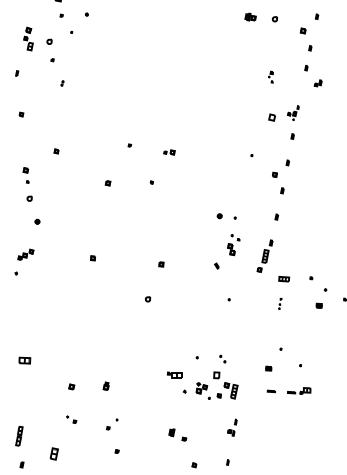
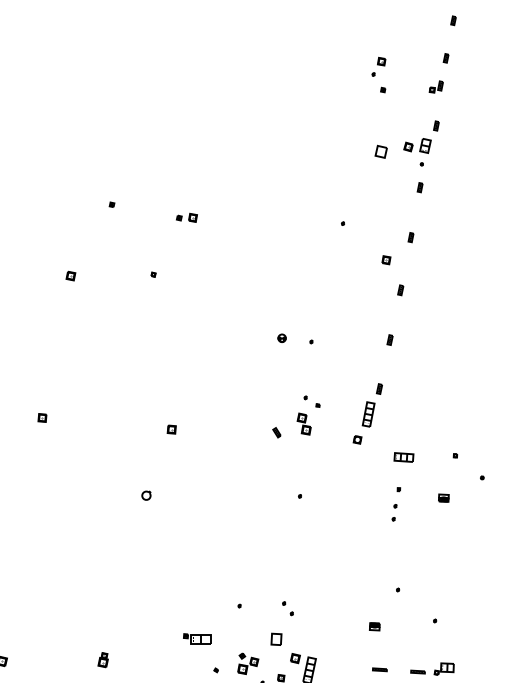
part: (270, 77) -> (378, 75), size x1.67
part: (317, 83) -> (434, 87), moved
part: (293, 112) -> (421, 142), size x1.67
part: (233, 245) -> (308, 416), moved
part: (280, 303) -> (397, 503), size x1.67
part: (318, 305) -> (442, 497), moved
part: (105, 385) -> (101, 658), moved

